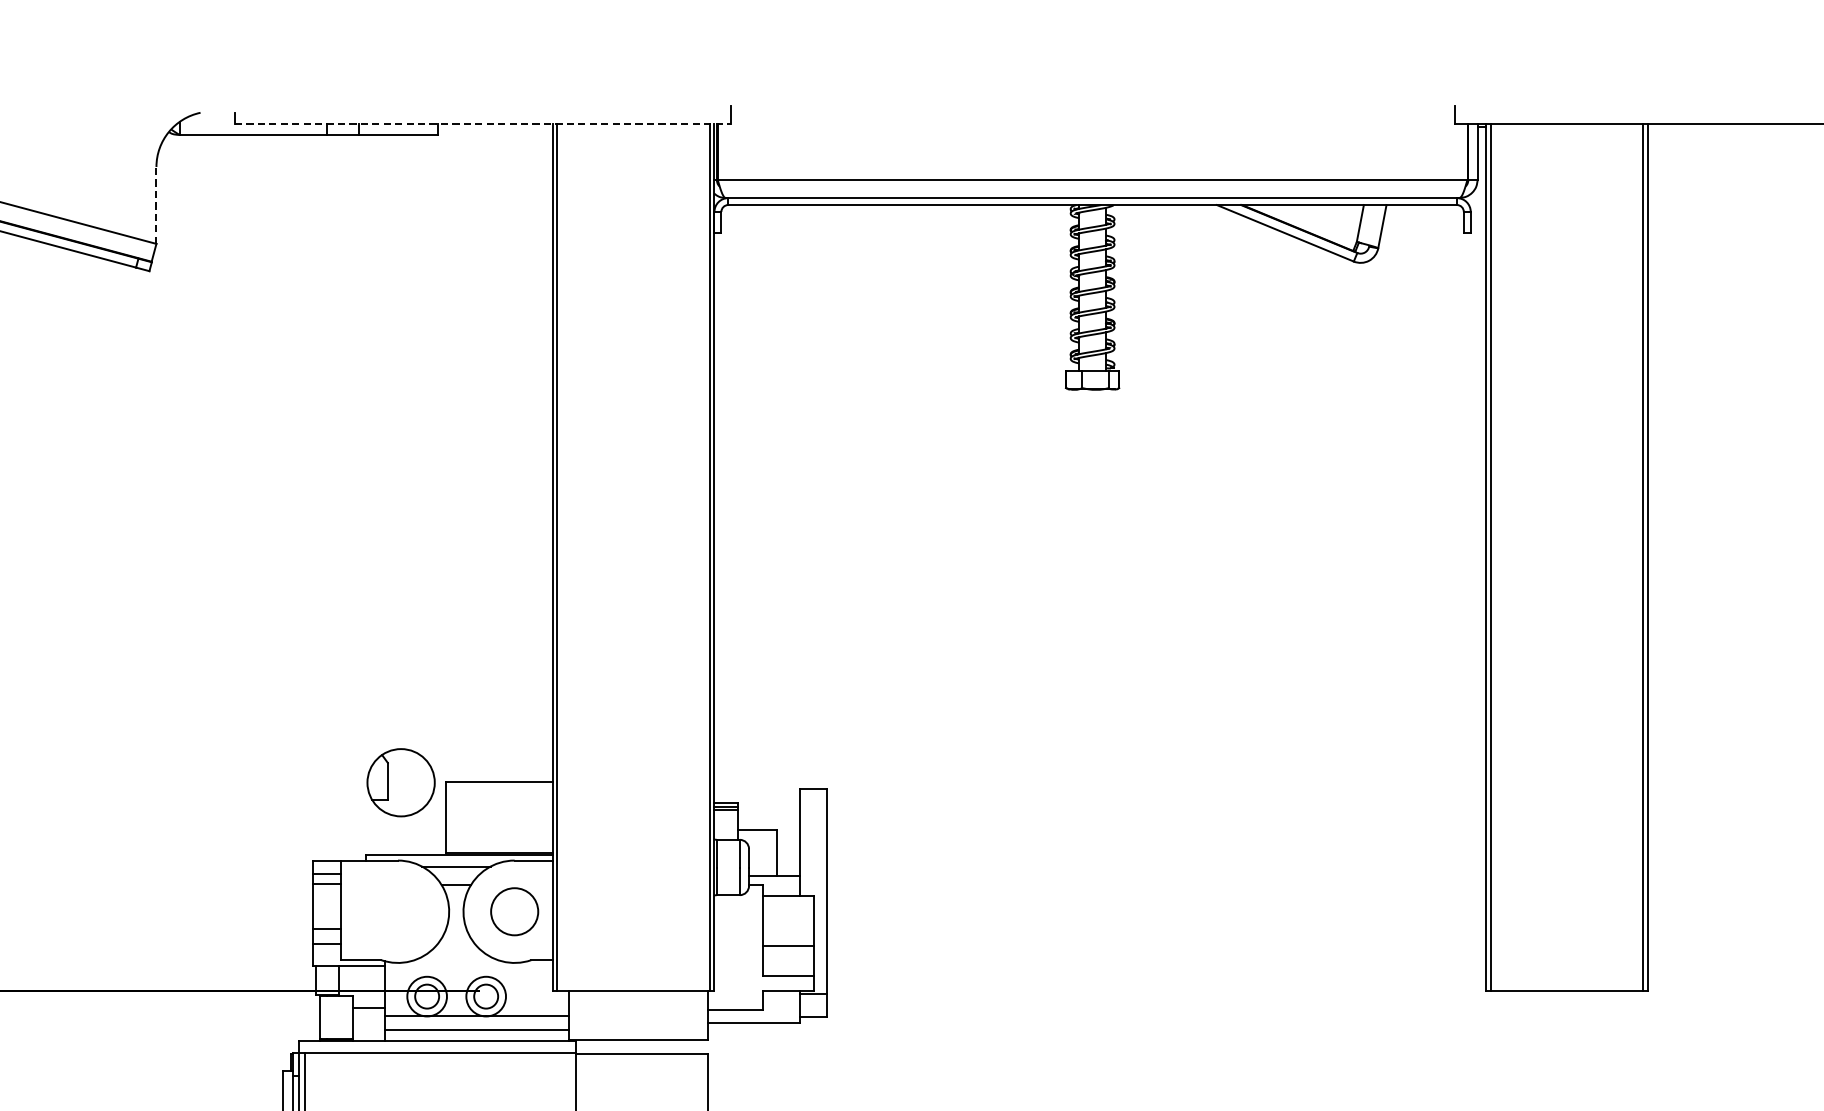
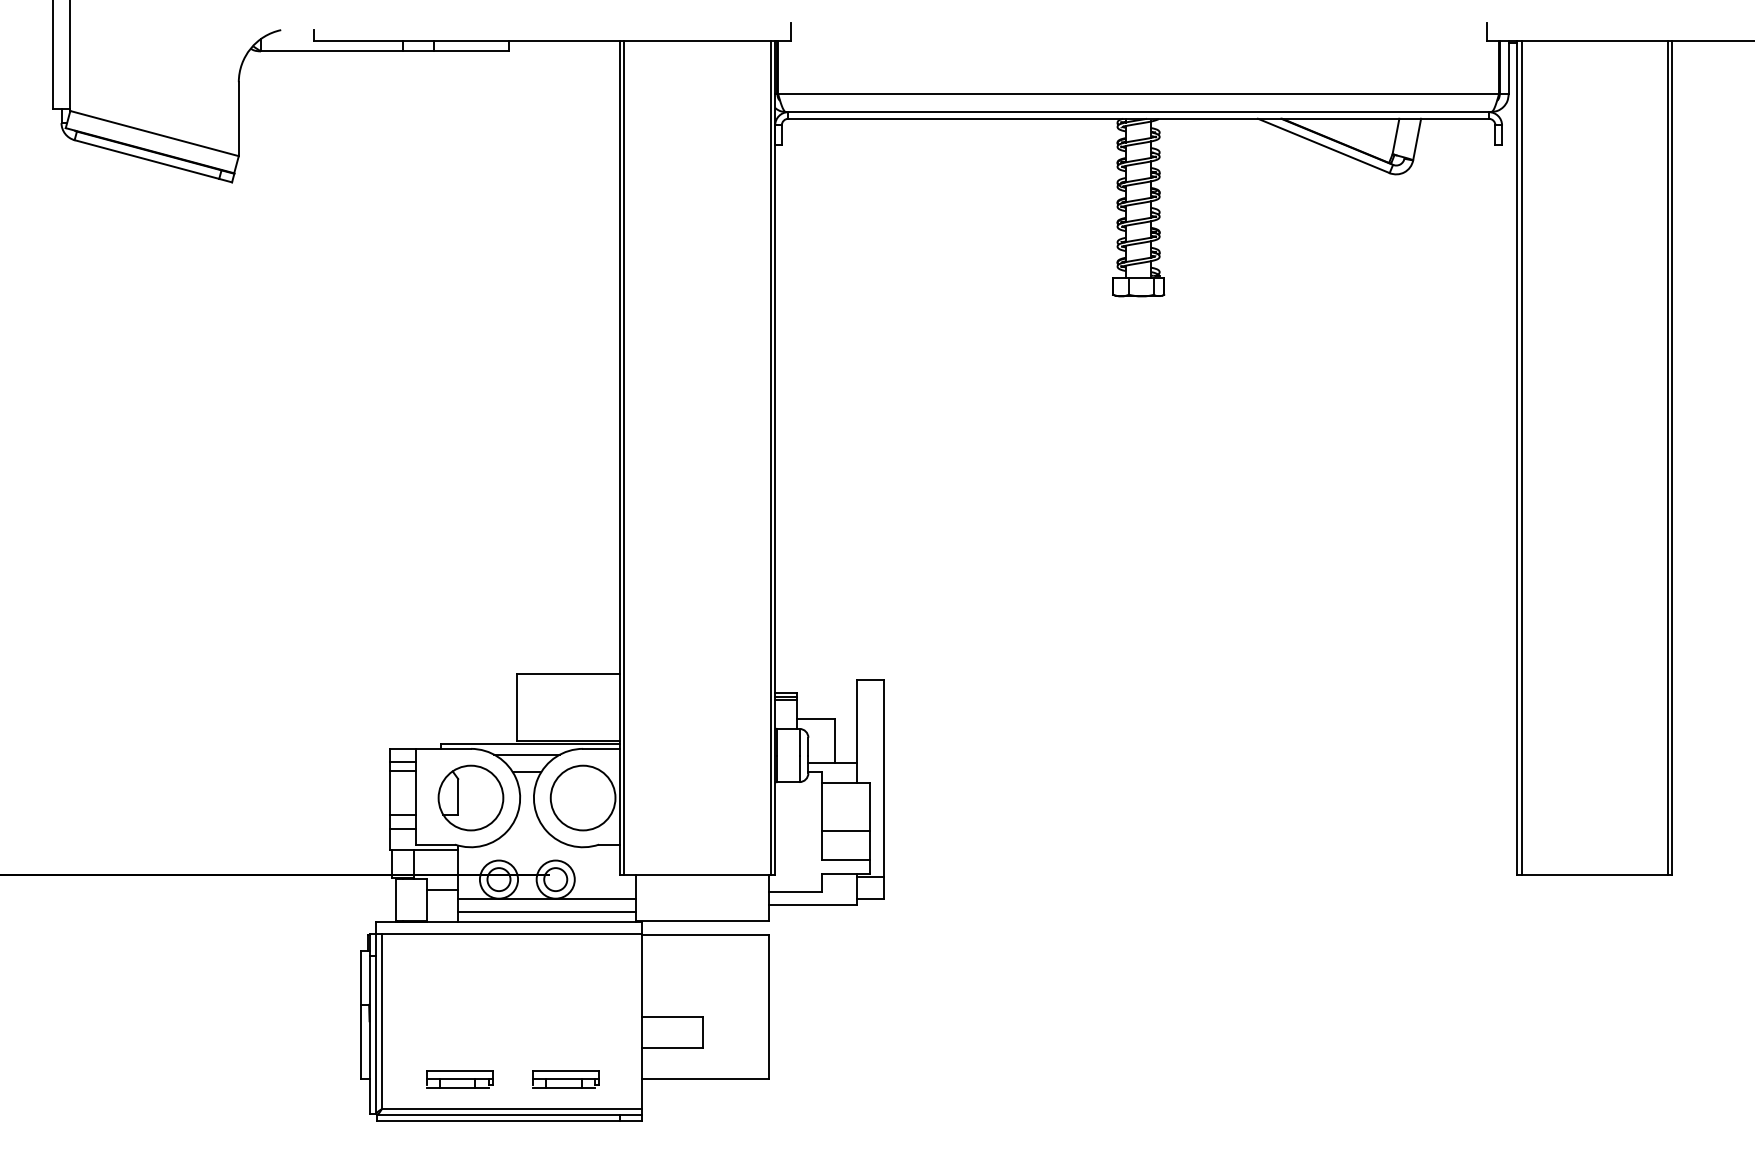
line: (482, 124) -> (552, 41), dashed -> solid
line: (156, 205) -> (238, 119), dashed -> solid
part: (400, 782) -> (470, 797), moved
circle: (514, 911) -> (582, 797), size x1.43

